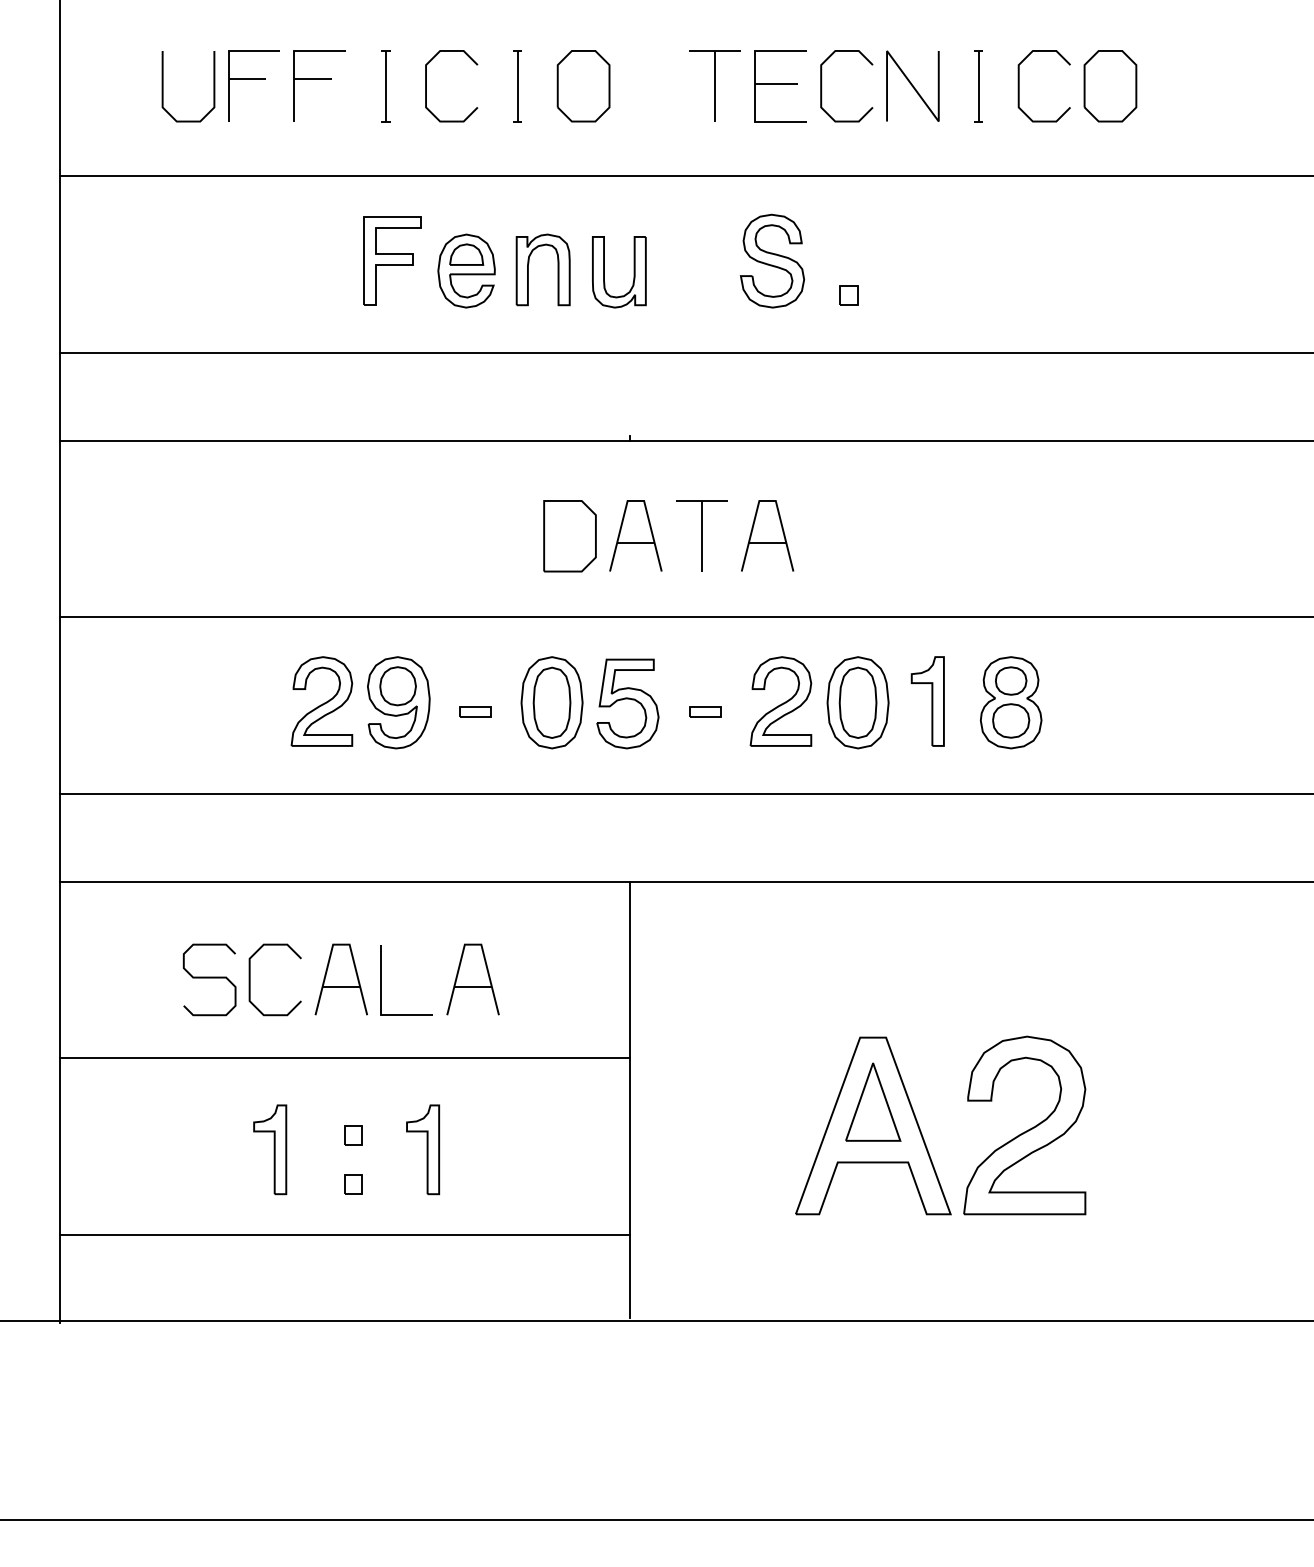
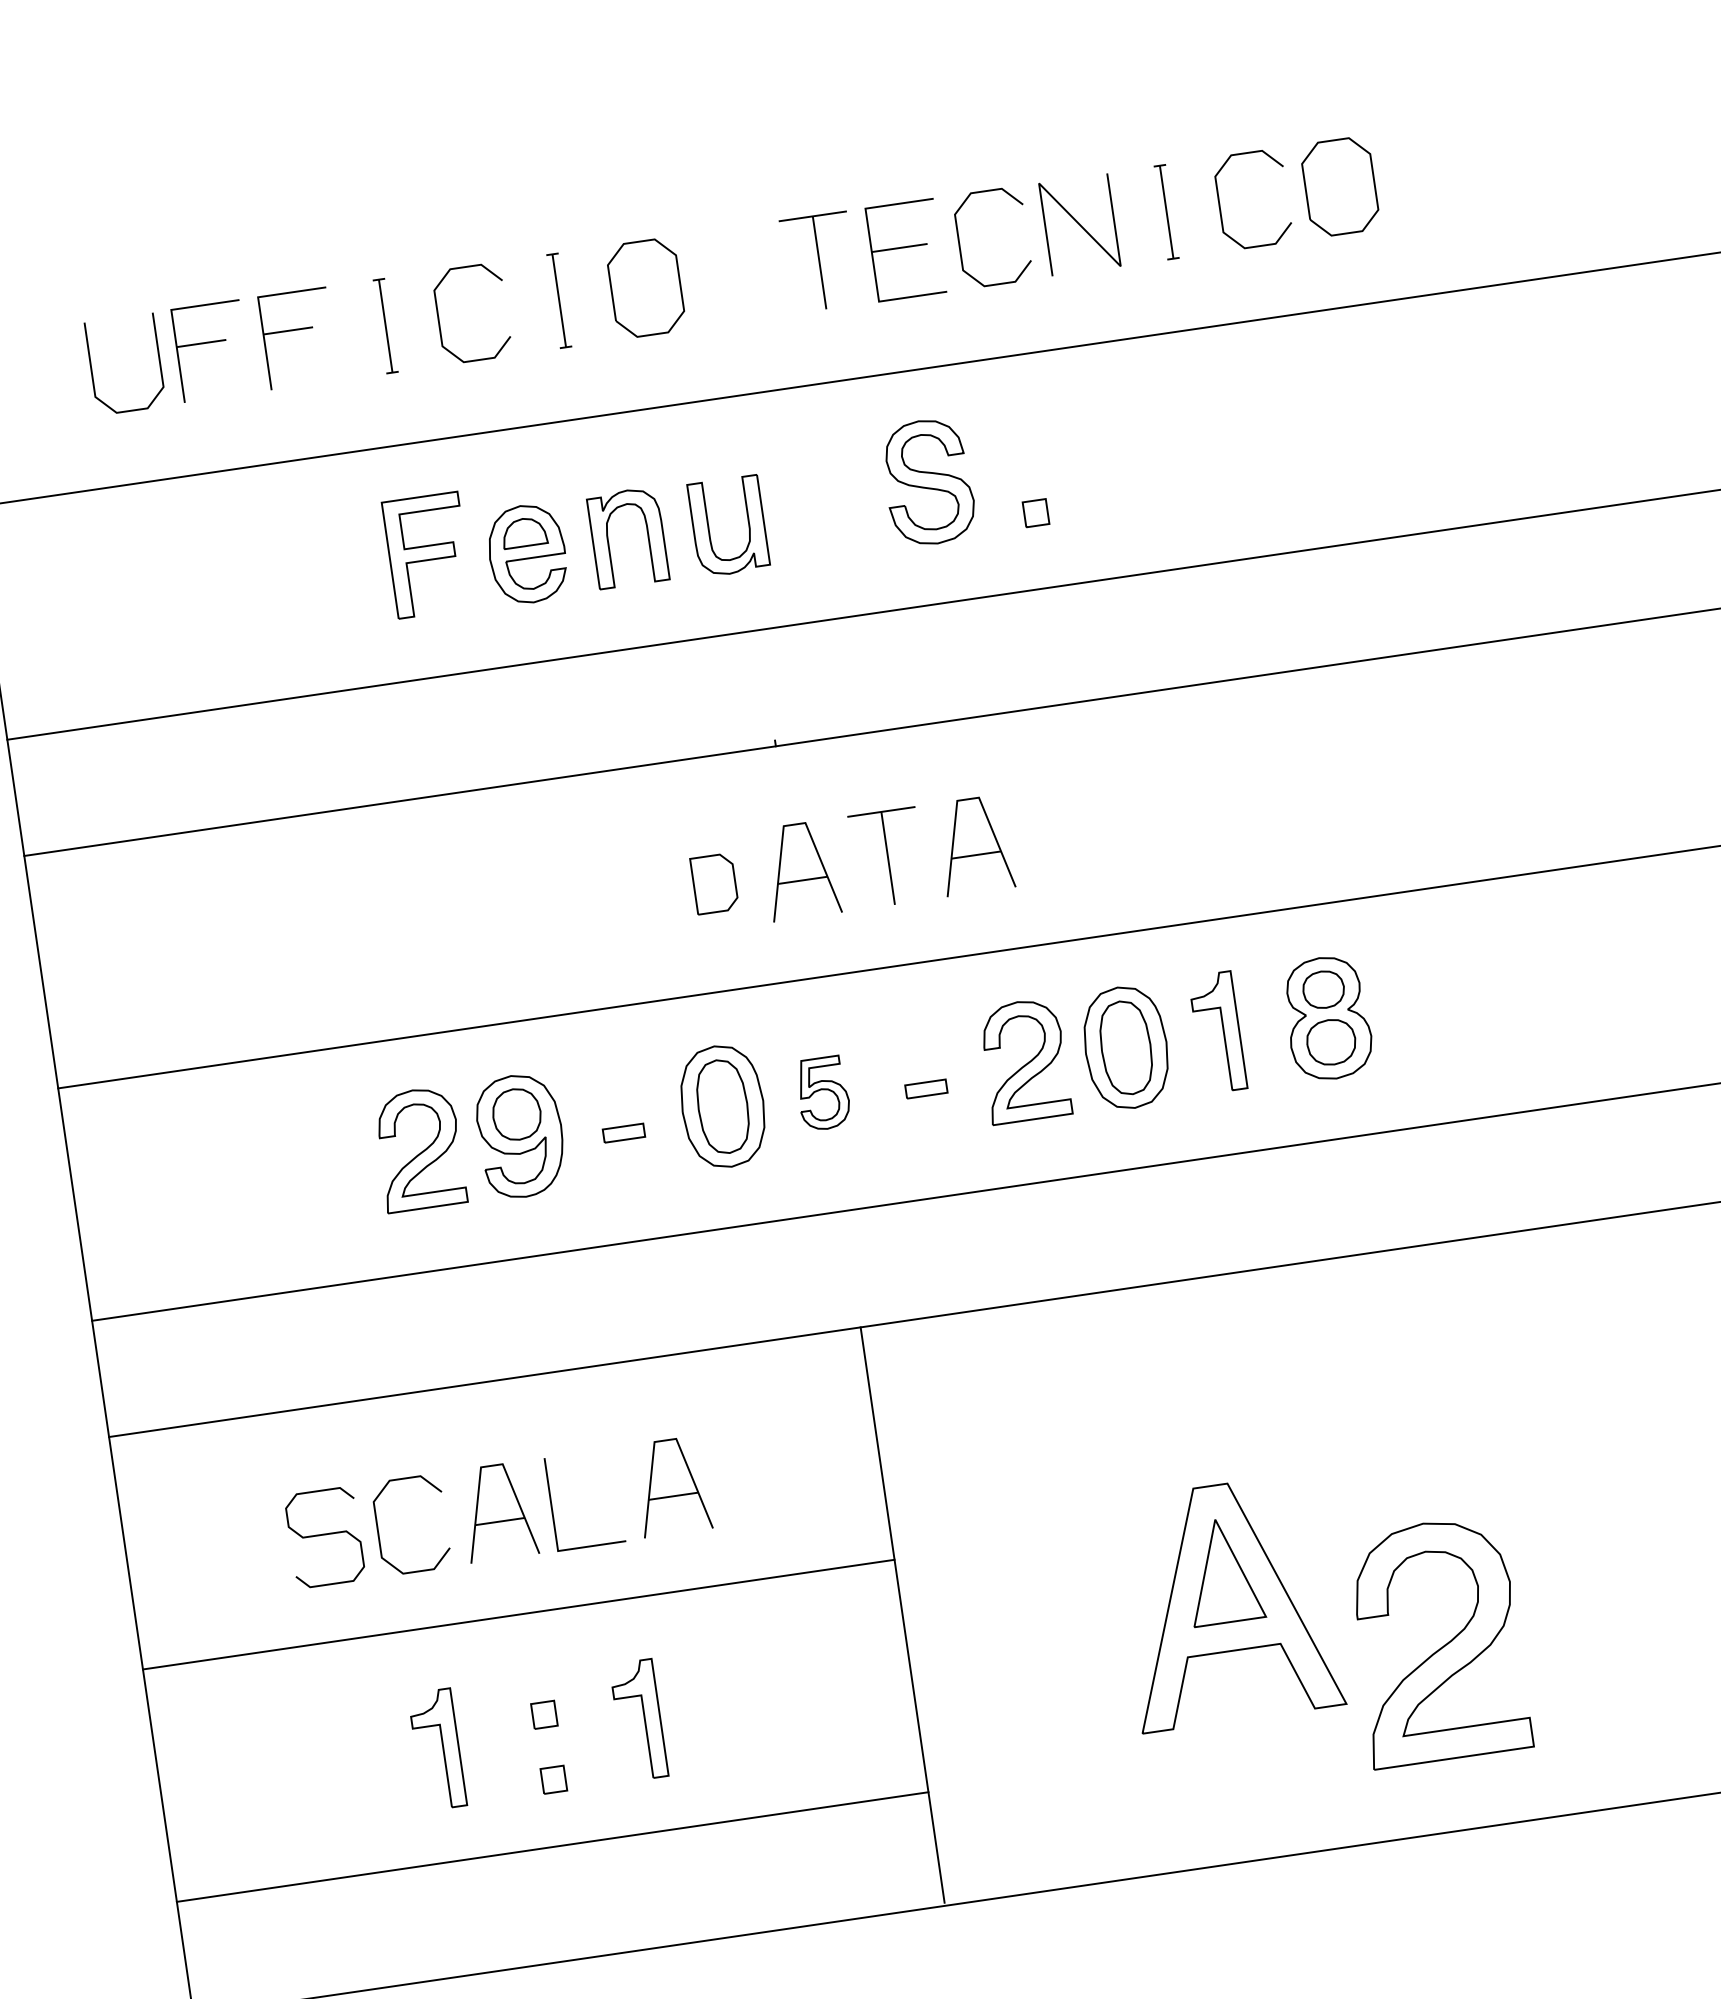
part: (569, 536) -> (713, 884), size x0.6
part: (627, 703) -> (822, 1093), size x0.6
part: (1024, 1125) -> (1436, 1641), moved

